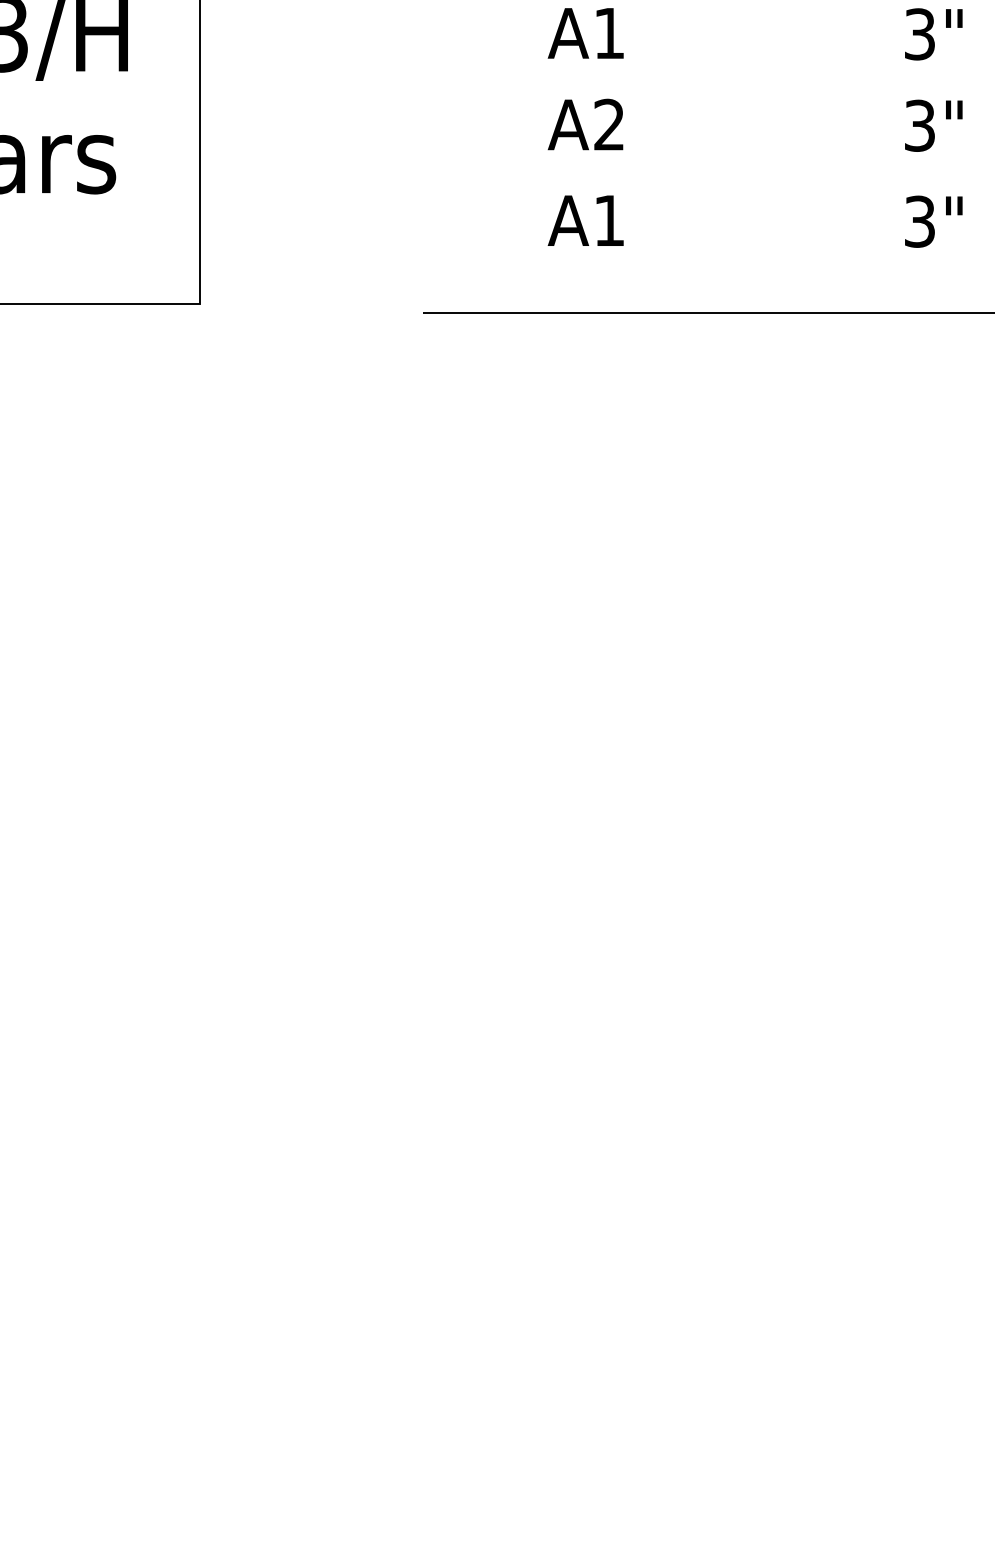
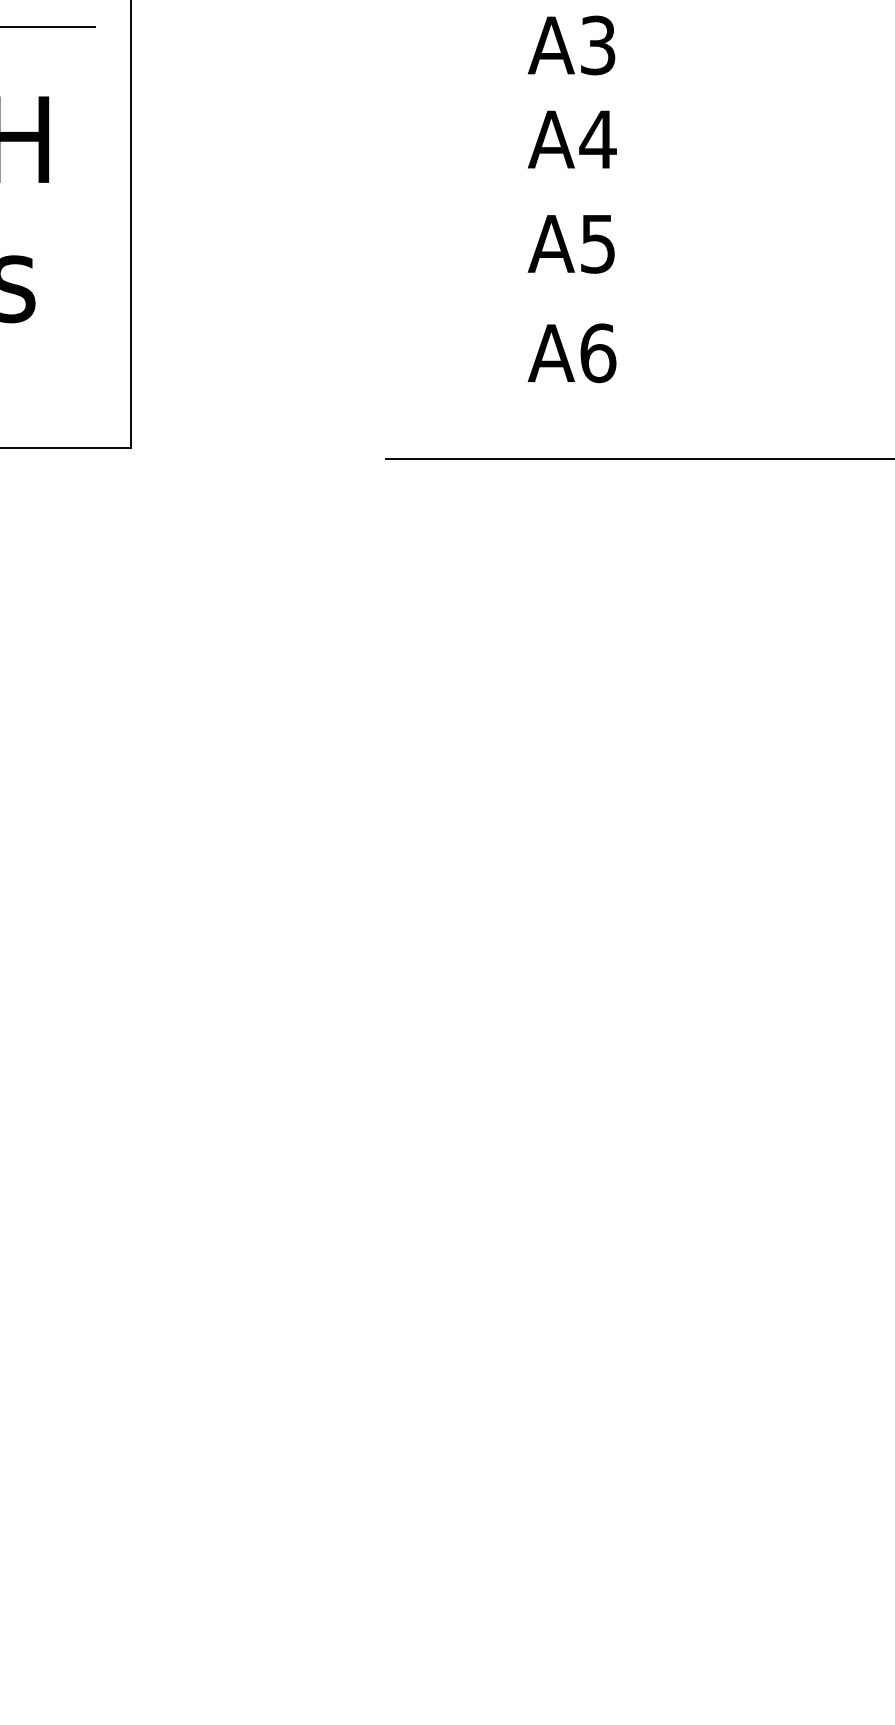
text: (608, 33) -> (597, 139), A1 -> A4
text: (608, 124) -> (597, 243), A2 -> A5
text: (609, 220) -> (598, 352), A1 -> A6

